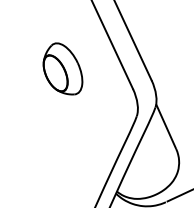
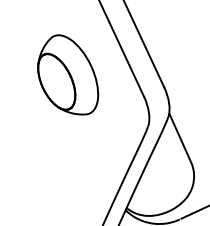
part: (62, 68) -> (67, 74), size x1.43

